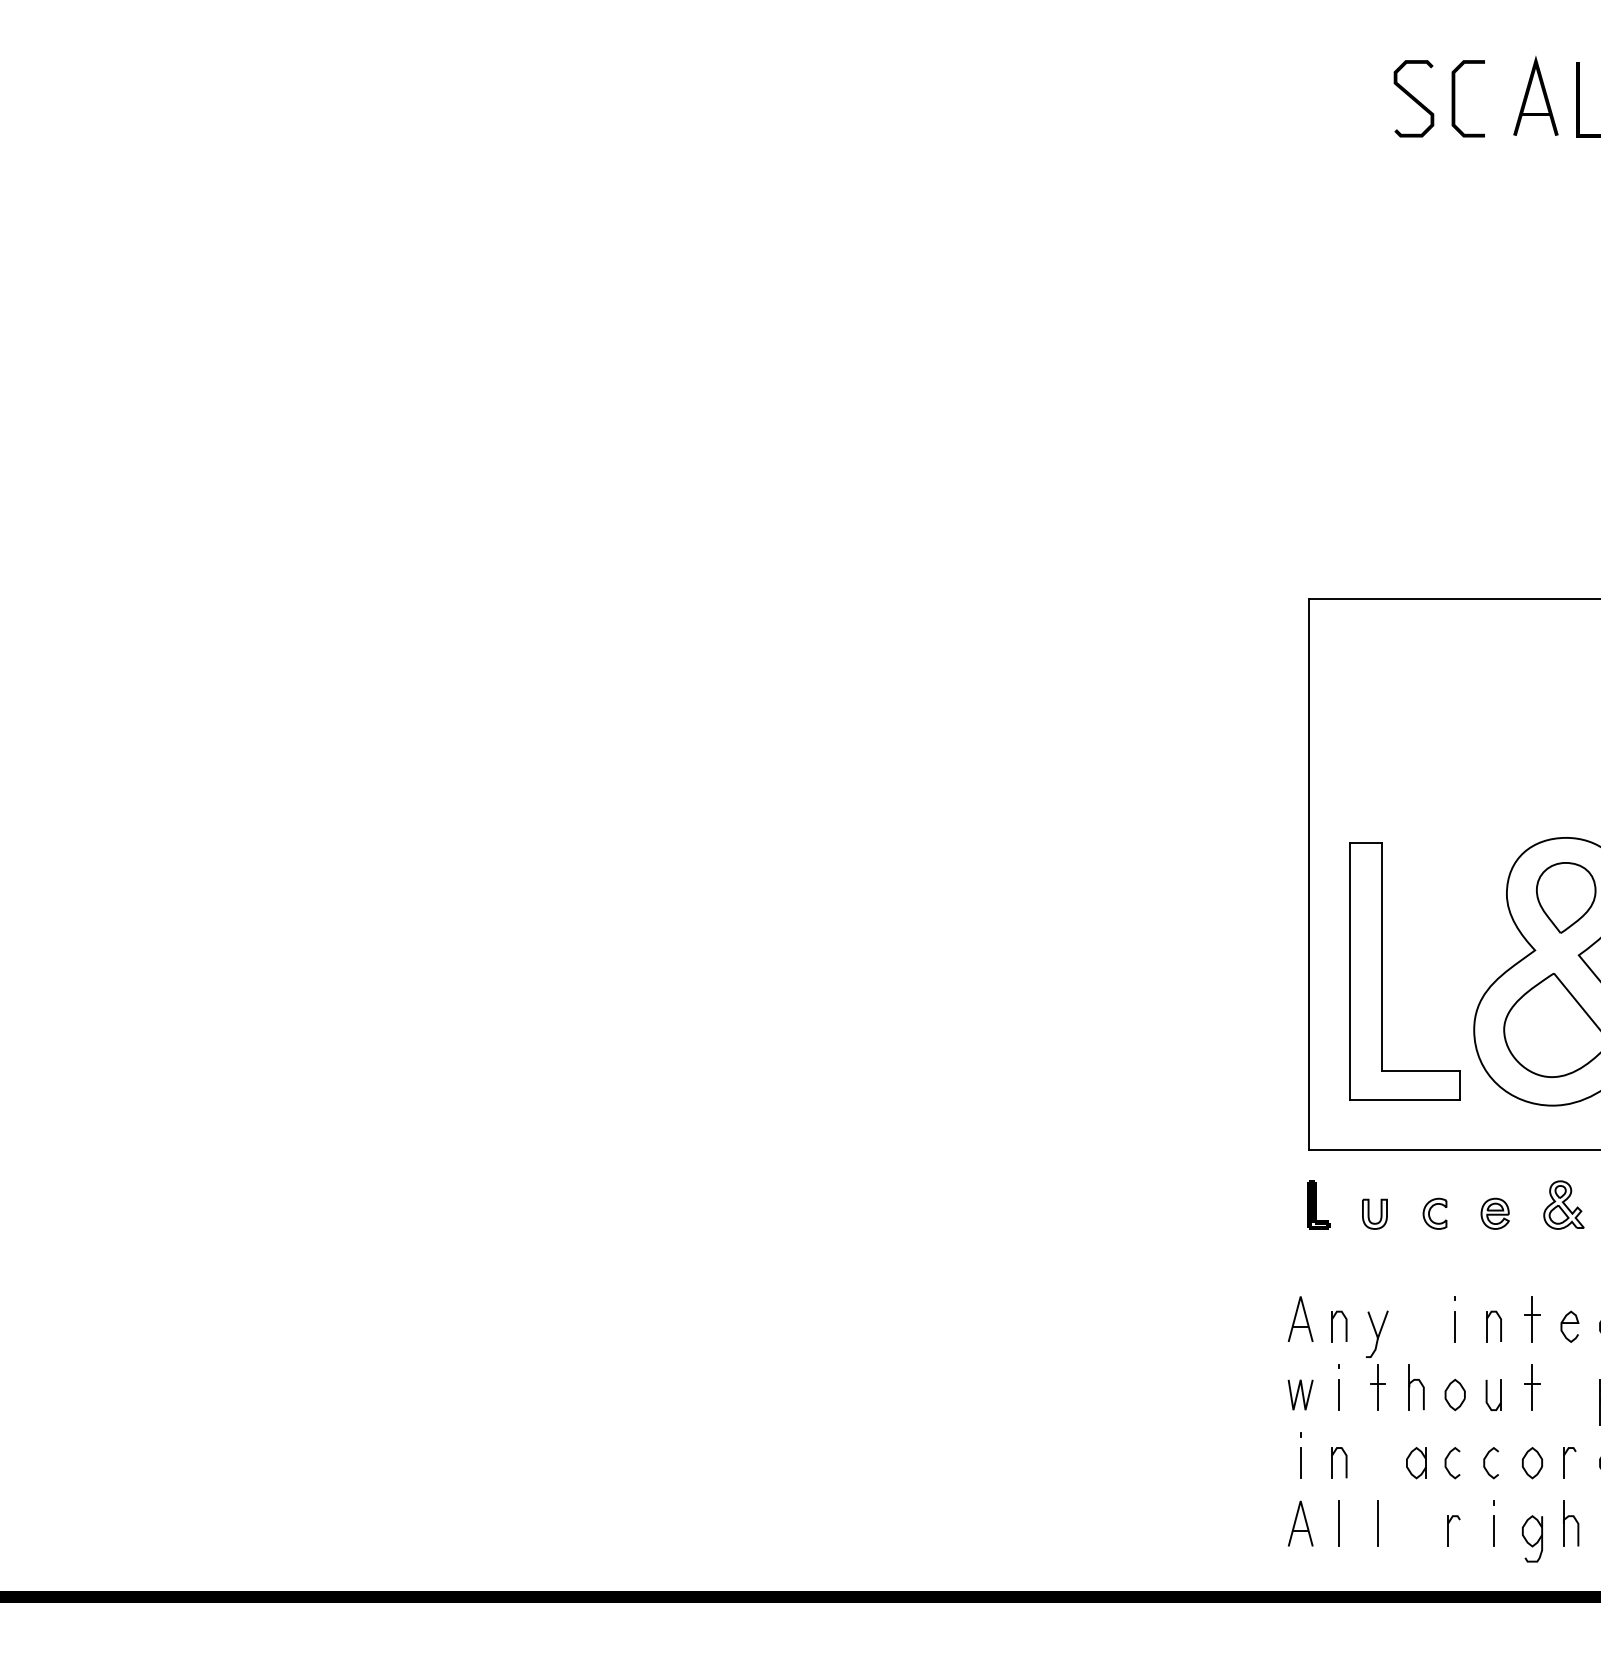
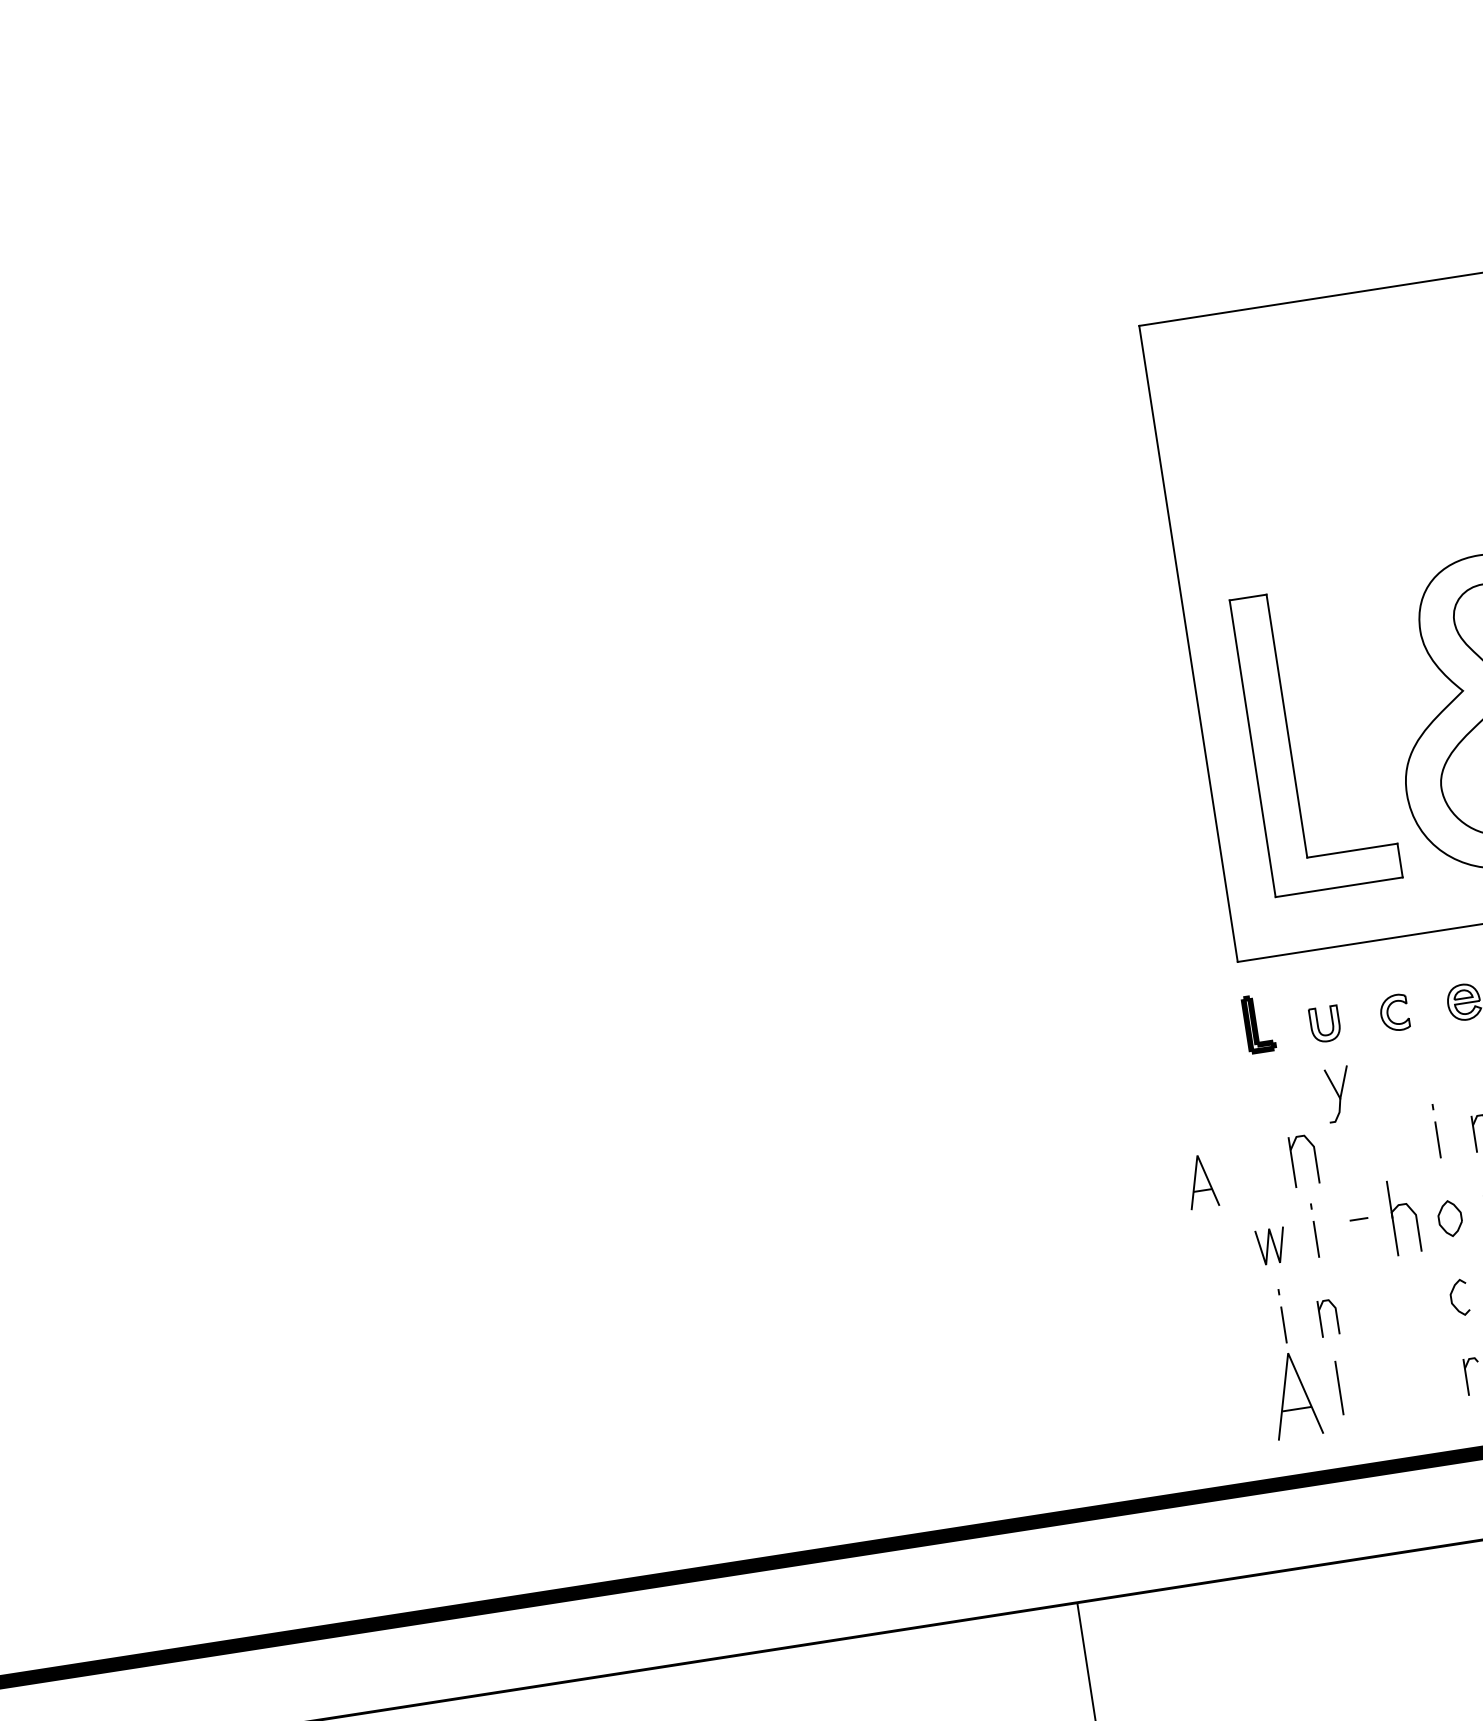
part: (1300, 1318) -> (1201, 1180), moved
part: (1339, 1326) -> (1304, 1160), size x1.4
part: (1377, 1333) -> (1338, 1093), moved
line: (1377, 1387) -> (1359, 1223), removed
part: (1416, 1387) -> (1404, 1216), size x1.4
part: (1416, 1463) -> (1417, 1304), removed
part: (1300, 1523) -> (1294, 1394), size x1.6
line: (1377, 1523) -> (1383, 1380), removed

